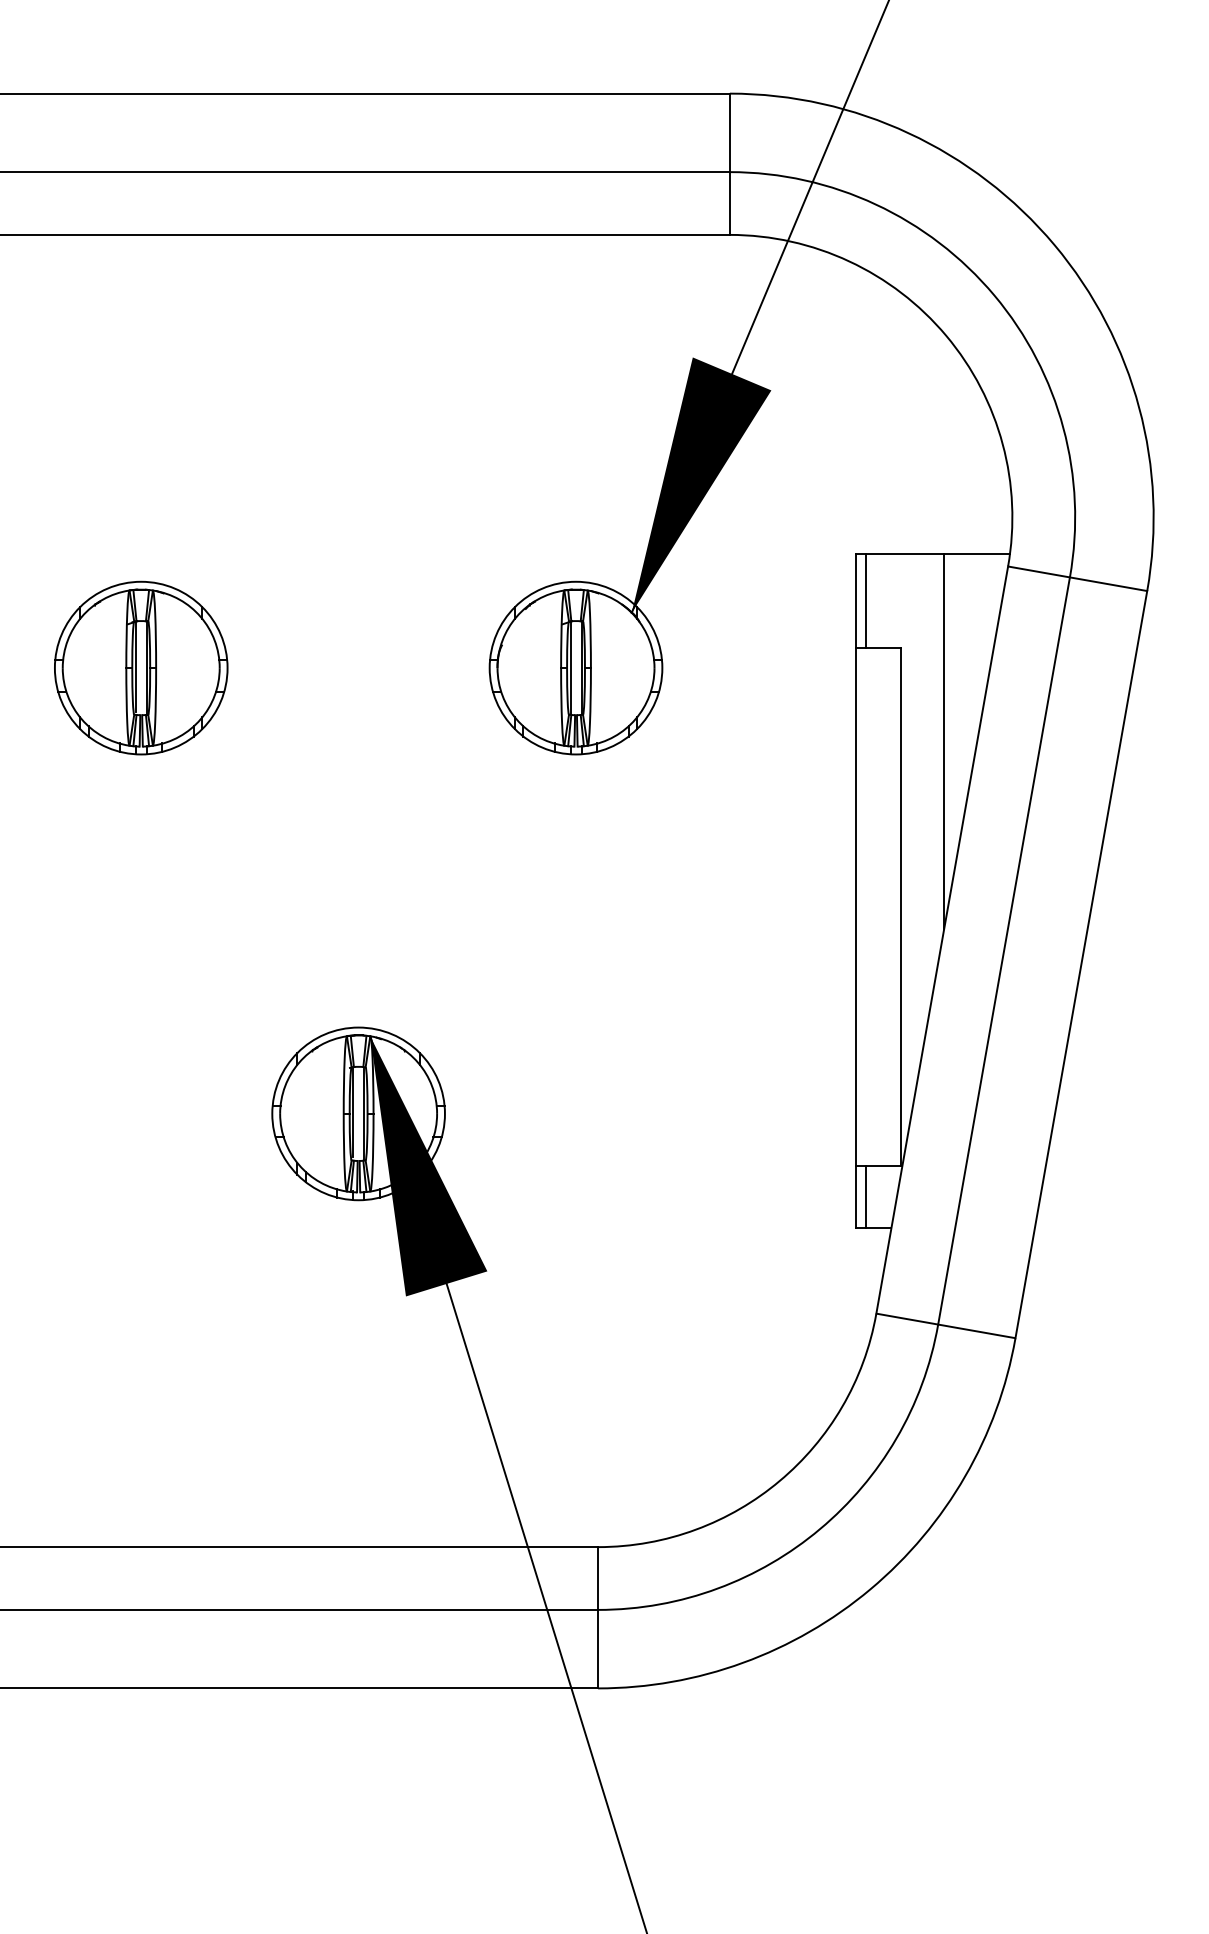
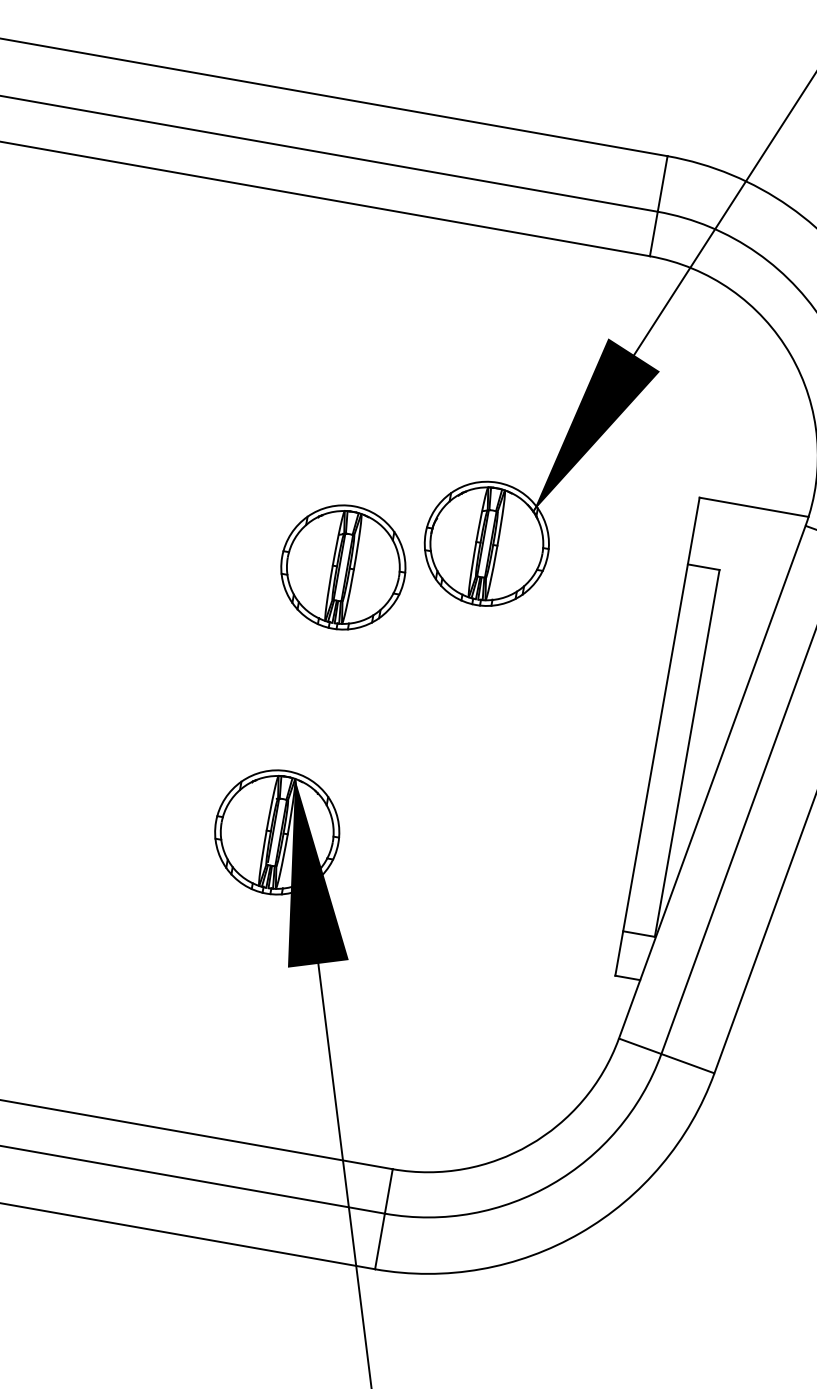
line: (865, 600) -> (700, 532), removed
part: (141, 667) -> (343, 567), moved
line: (944, 741) -> (738, 641), removed
line: (865, 1196) -> (625, 954), removed

